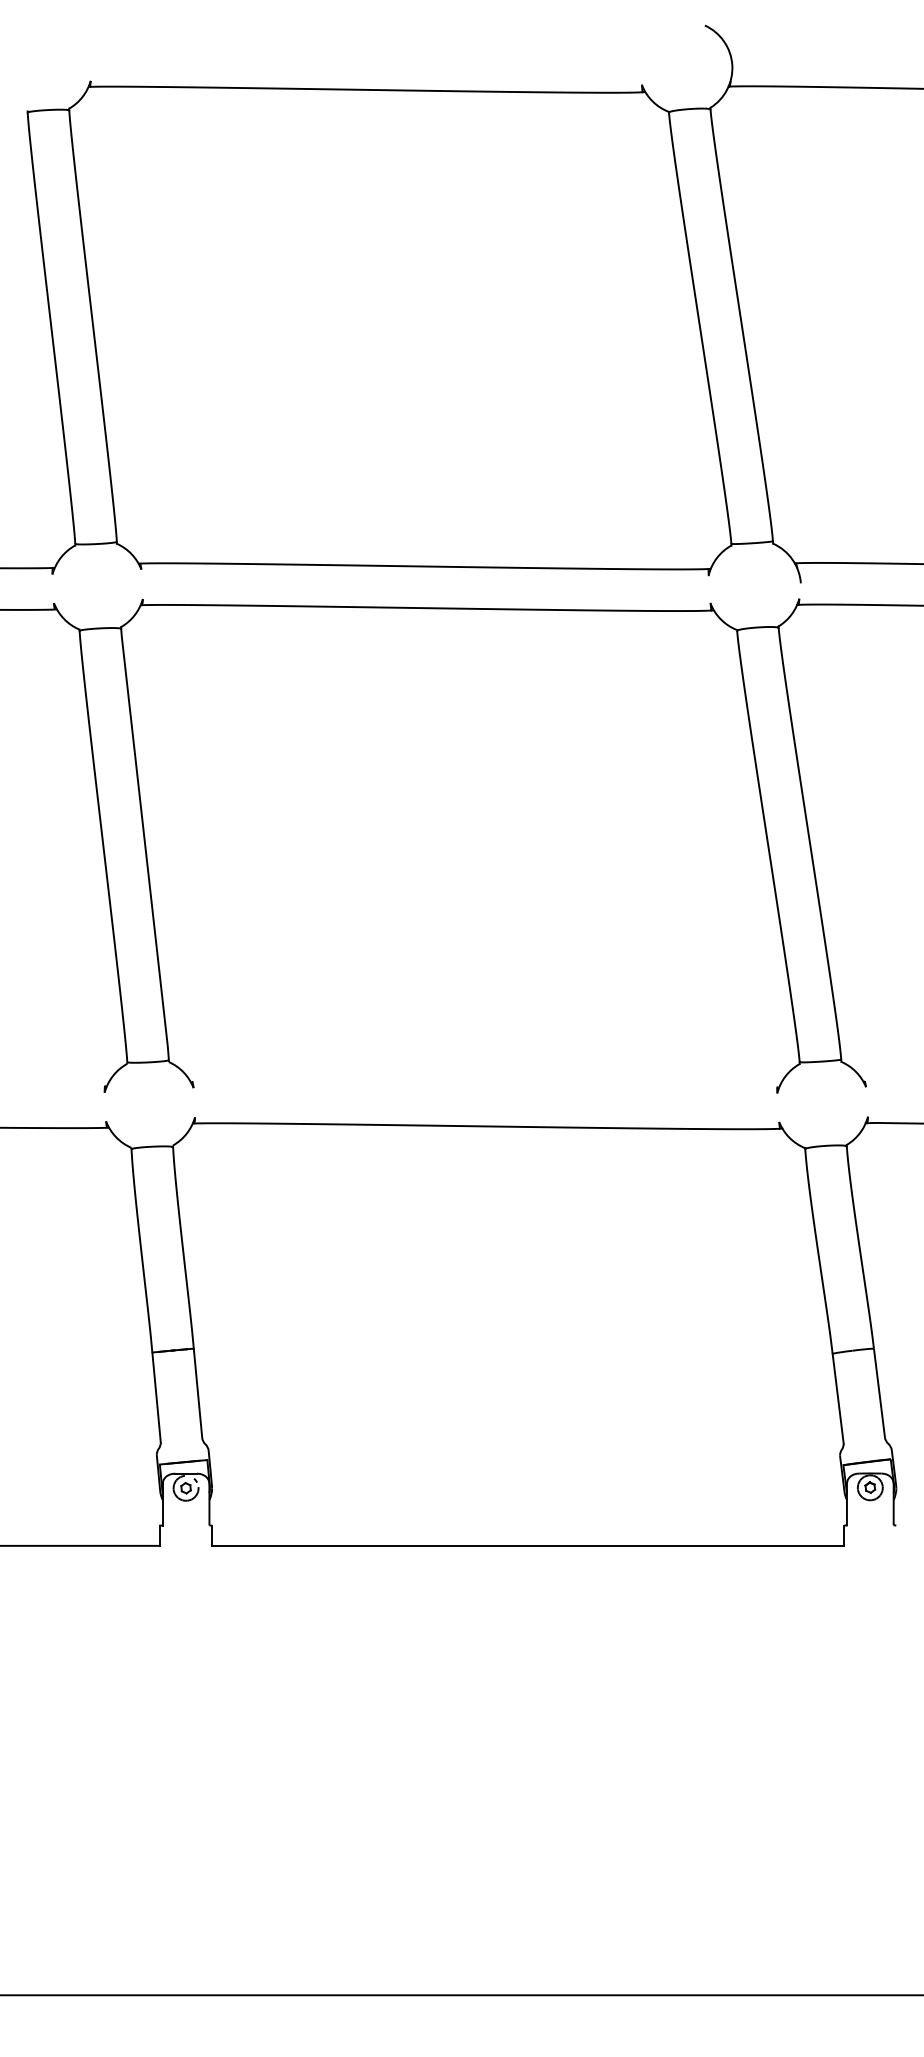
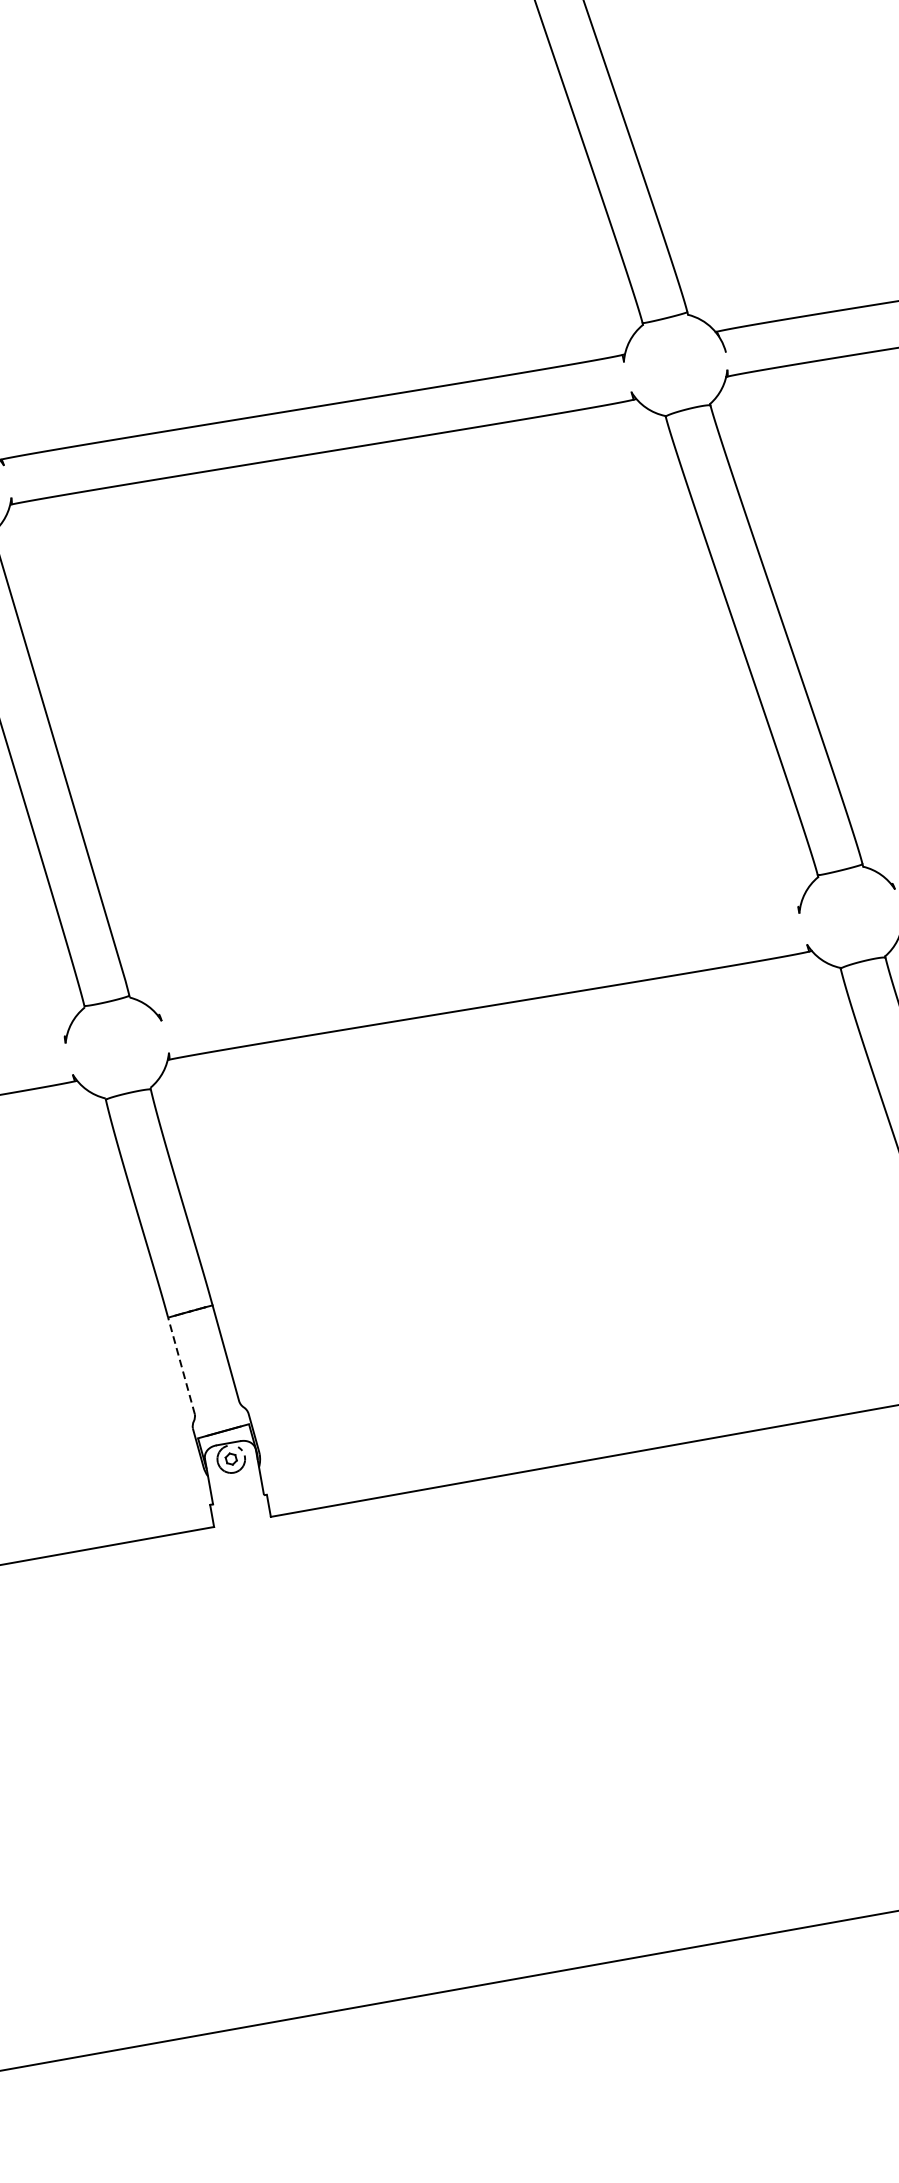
line: (156, 1397) -> (181, 1365), solid -> dashed

